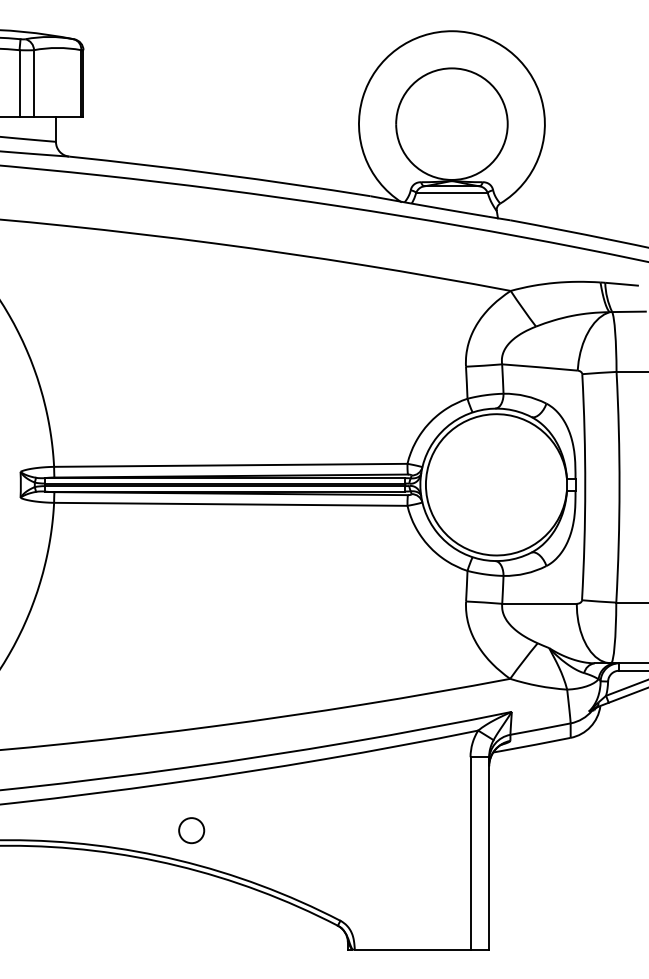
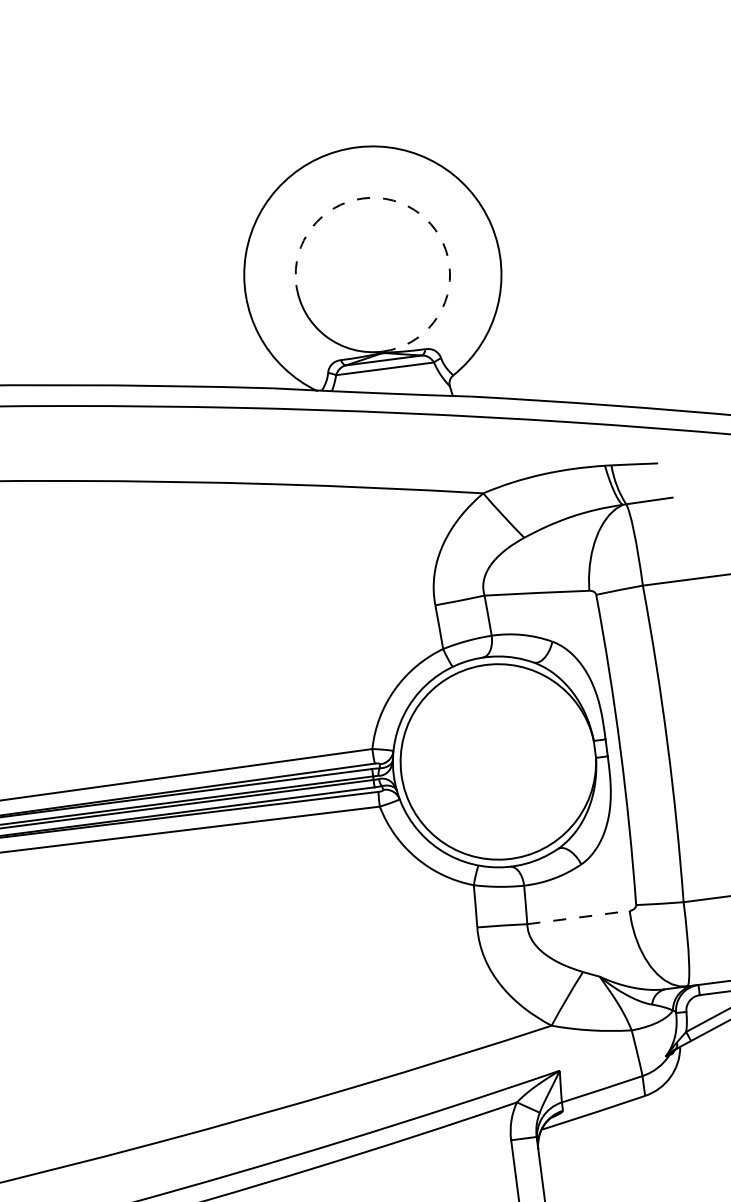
arc: (491, 84) -> (420, 213), solid -> dashed
line: (539, 603) -> (578, 917), solid -> dashed

